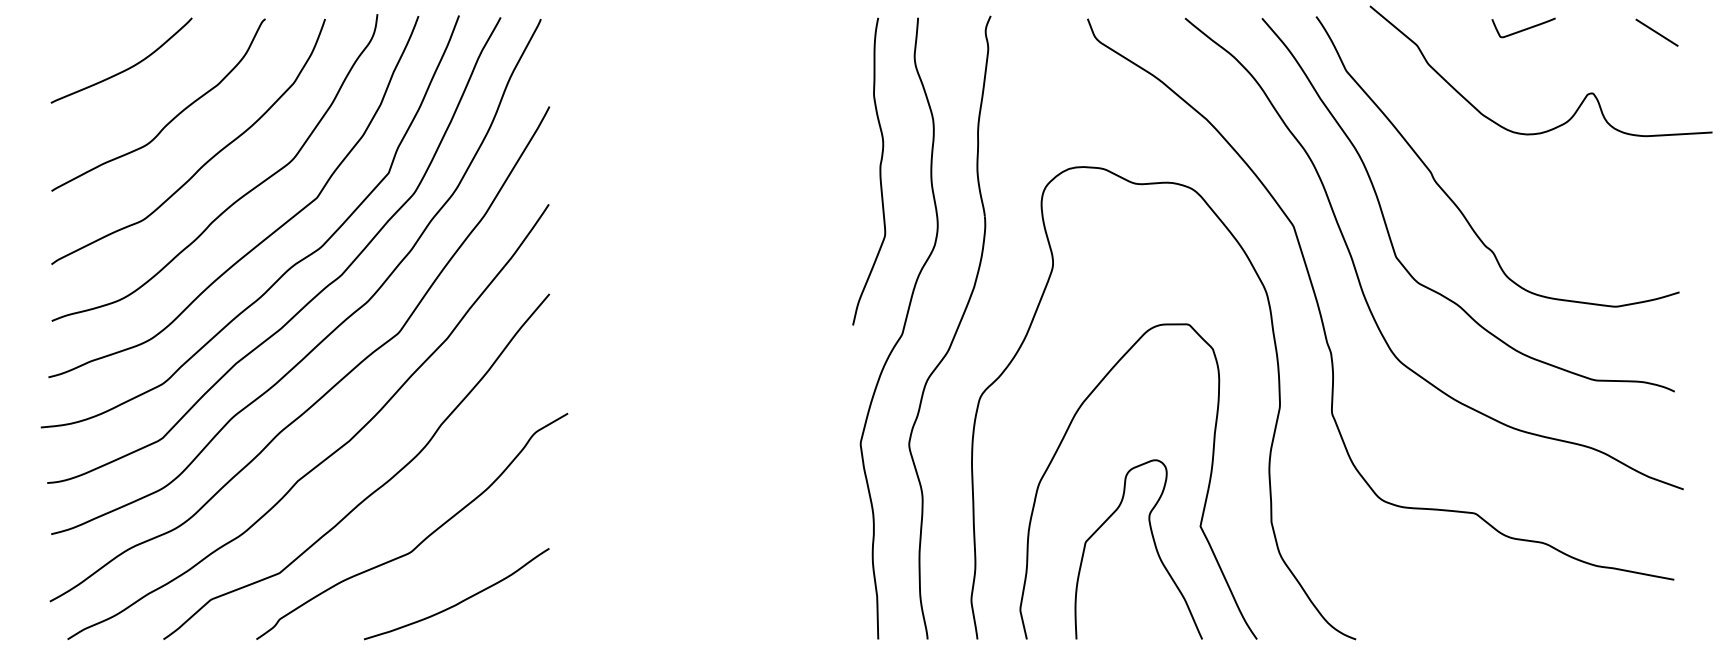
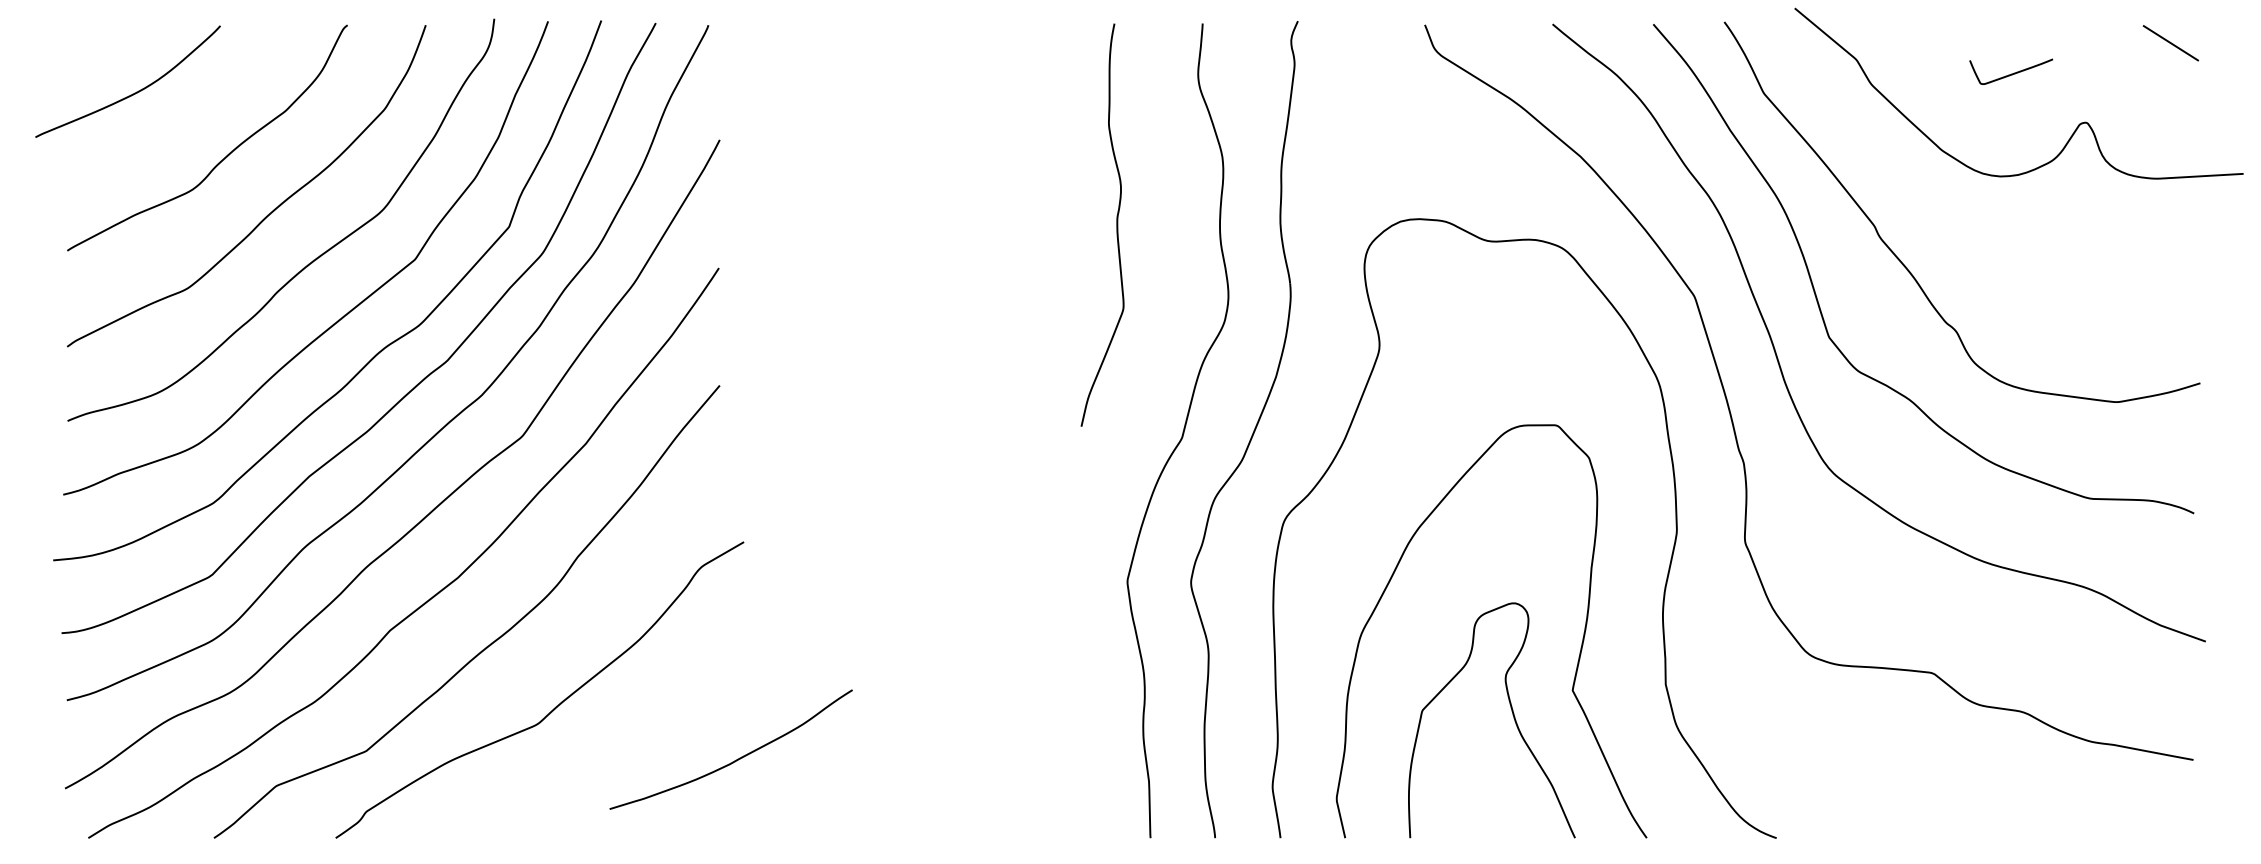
curve: (1523, 29) -> (2011, 73), moved
curve: (124, 69) -> (132, 93), moved
curve: (879, 171) -> (1116, 224), moved
curve: (461, 600) -> (737, 758), moved

